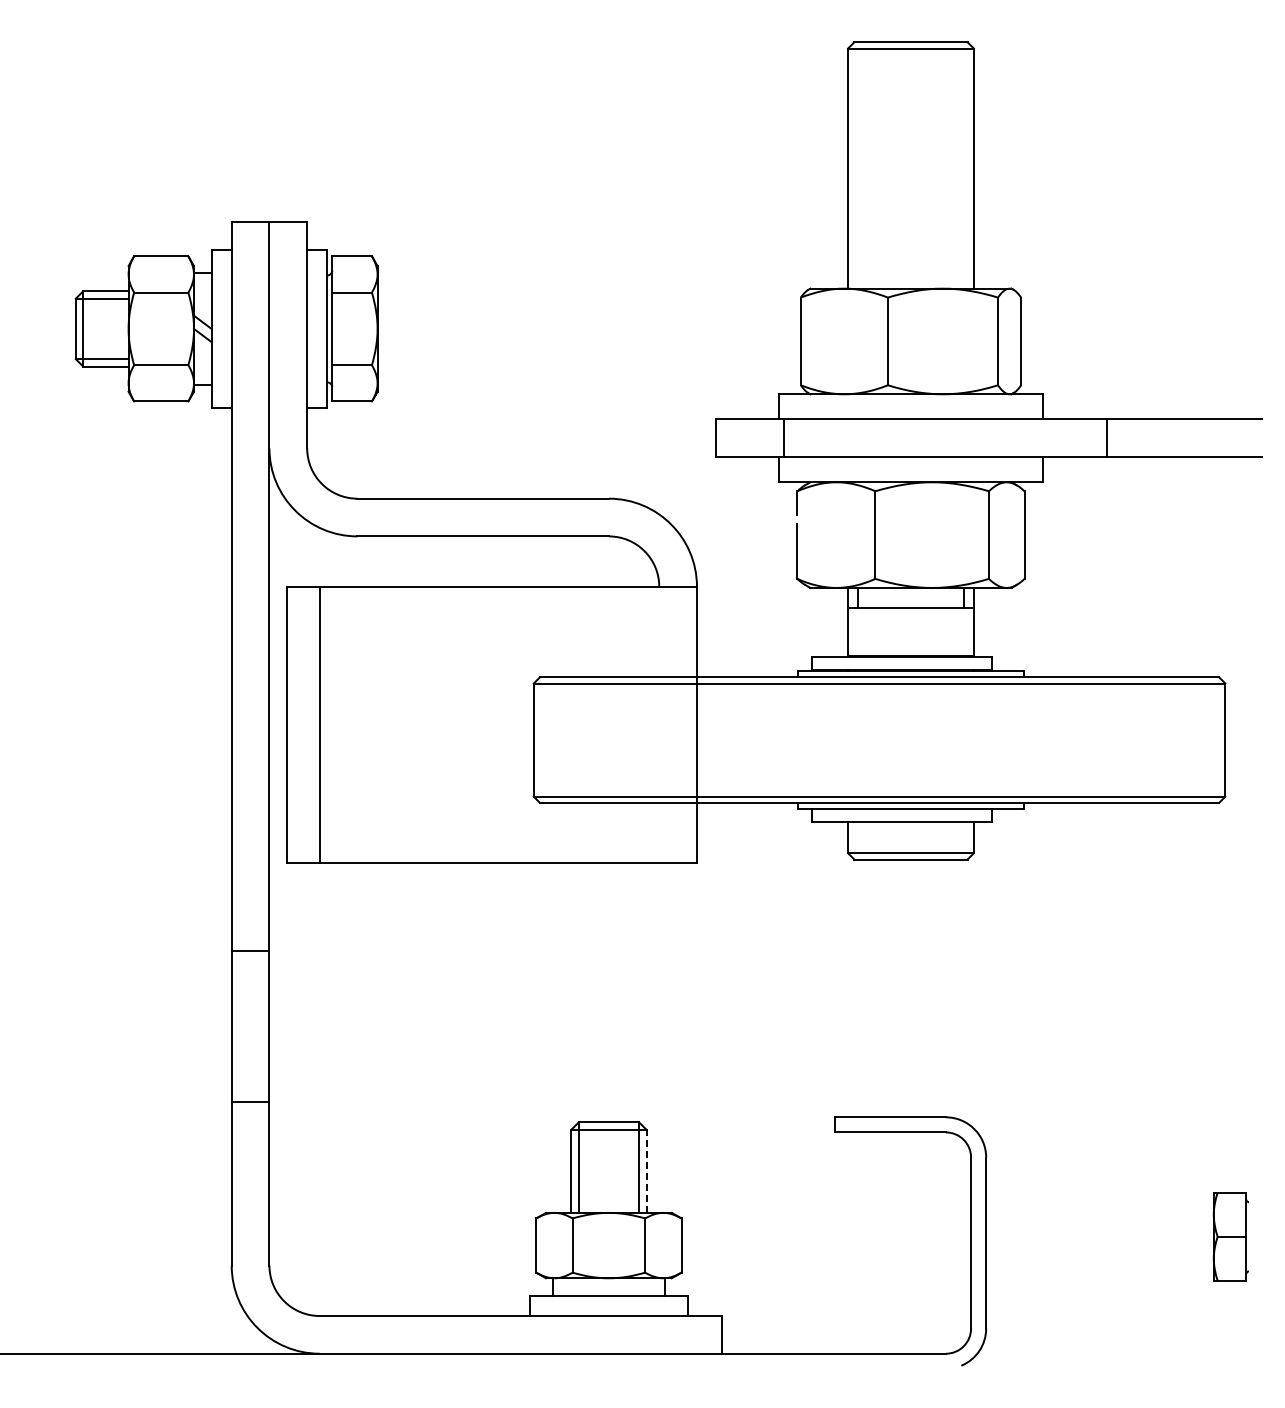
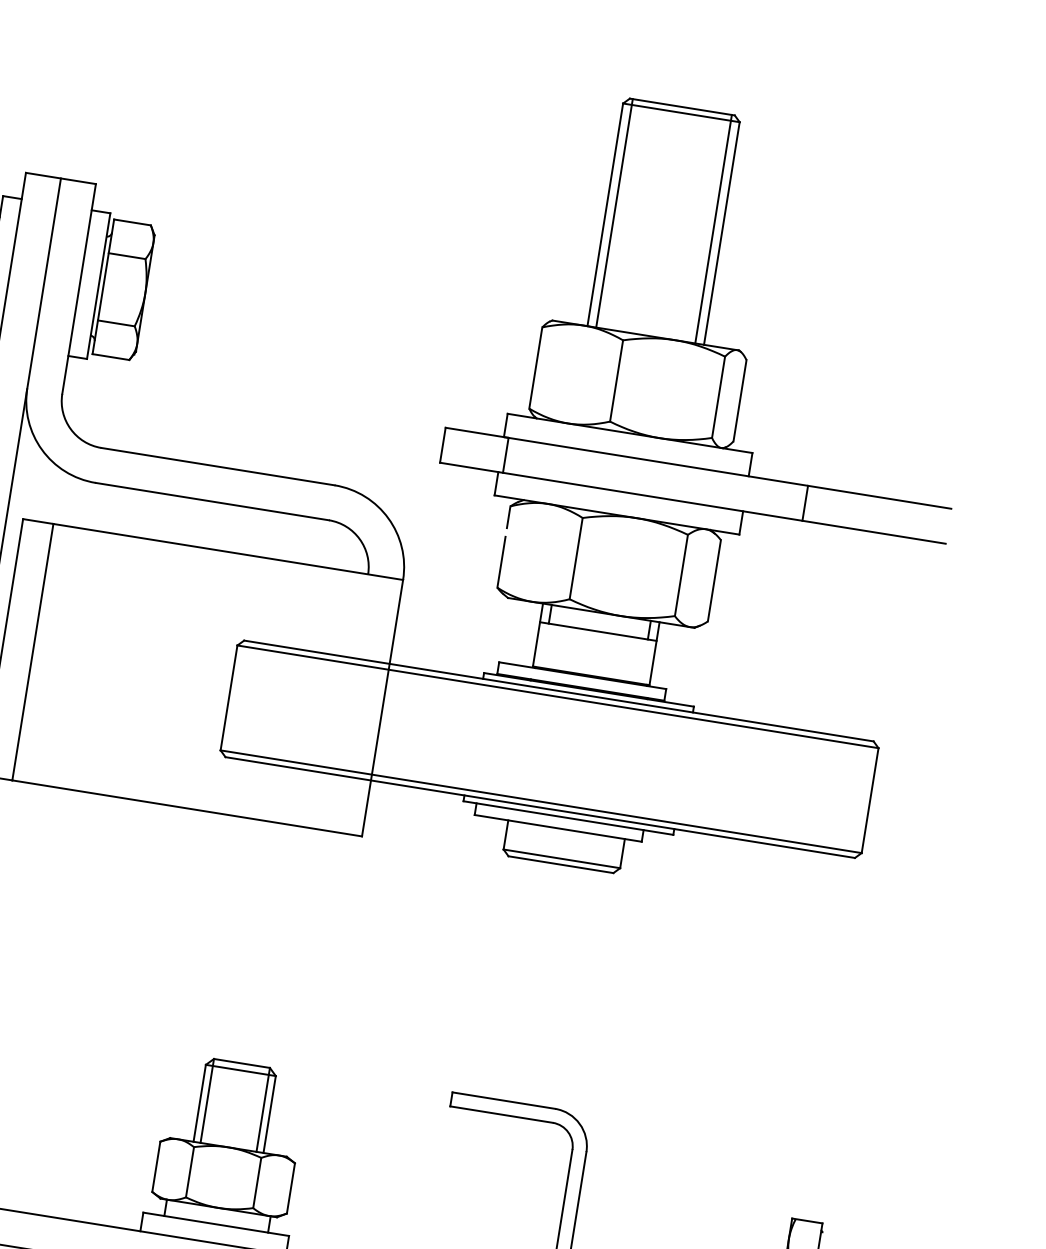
line: (857, 165) -> (614, 213), added
line: (964, 165) -> (713, 229), added
line: (646, 1170) -> (269, 1113), dashed -> solid

